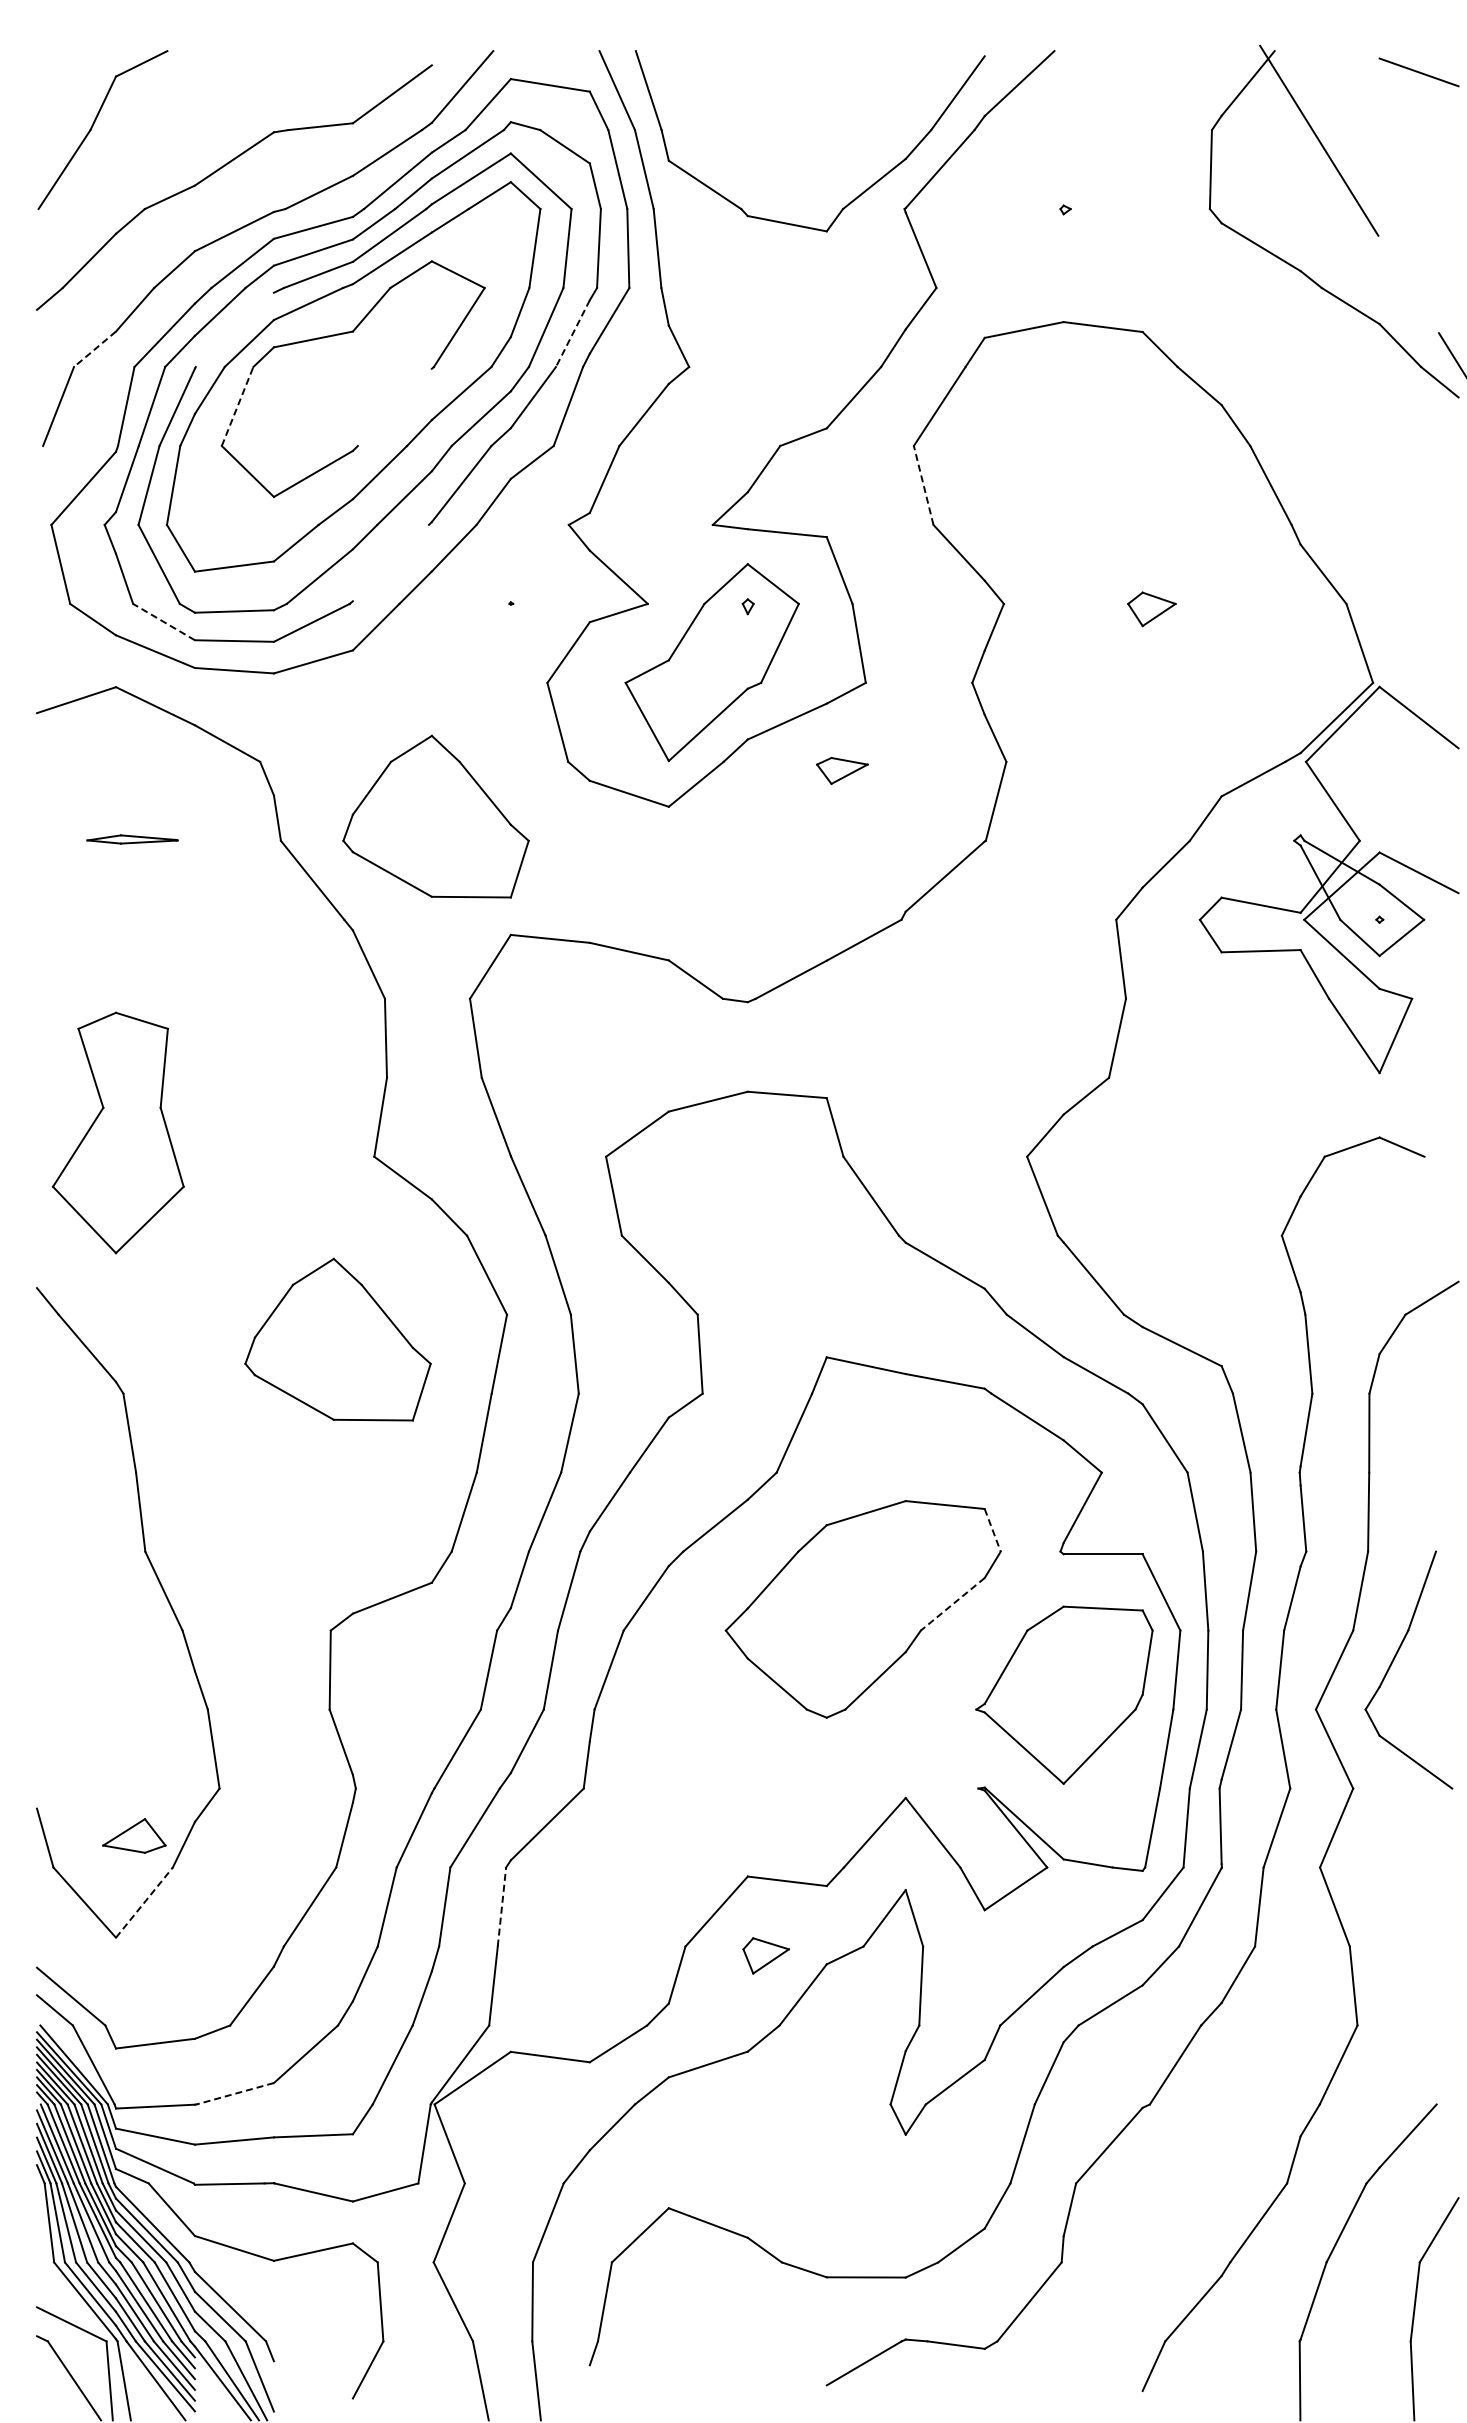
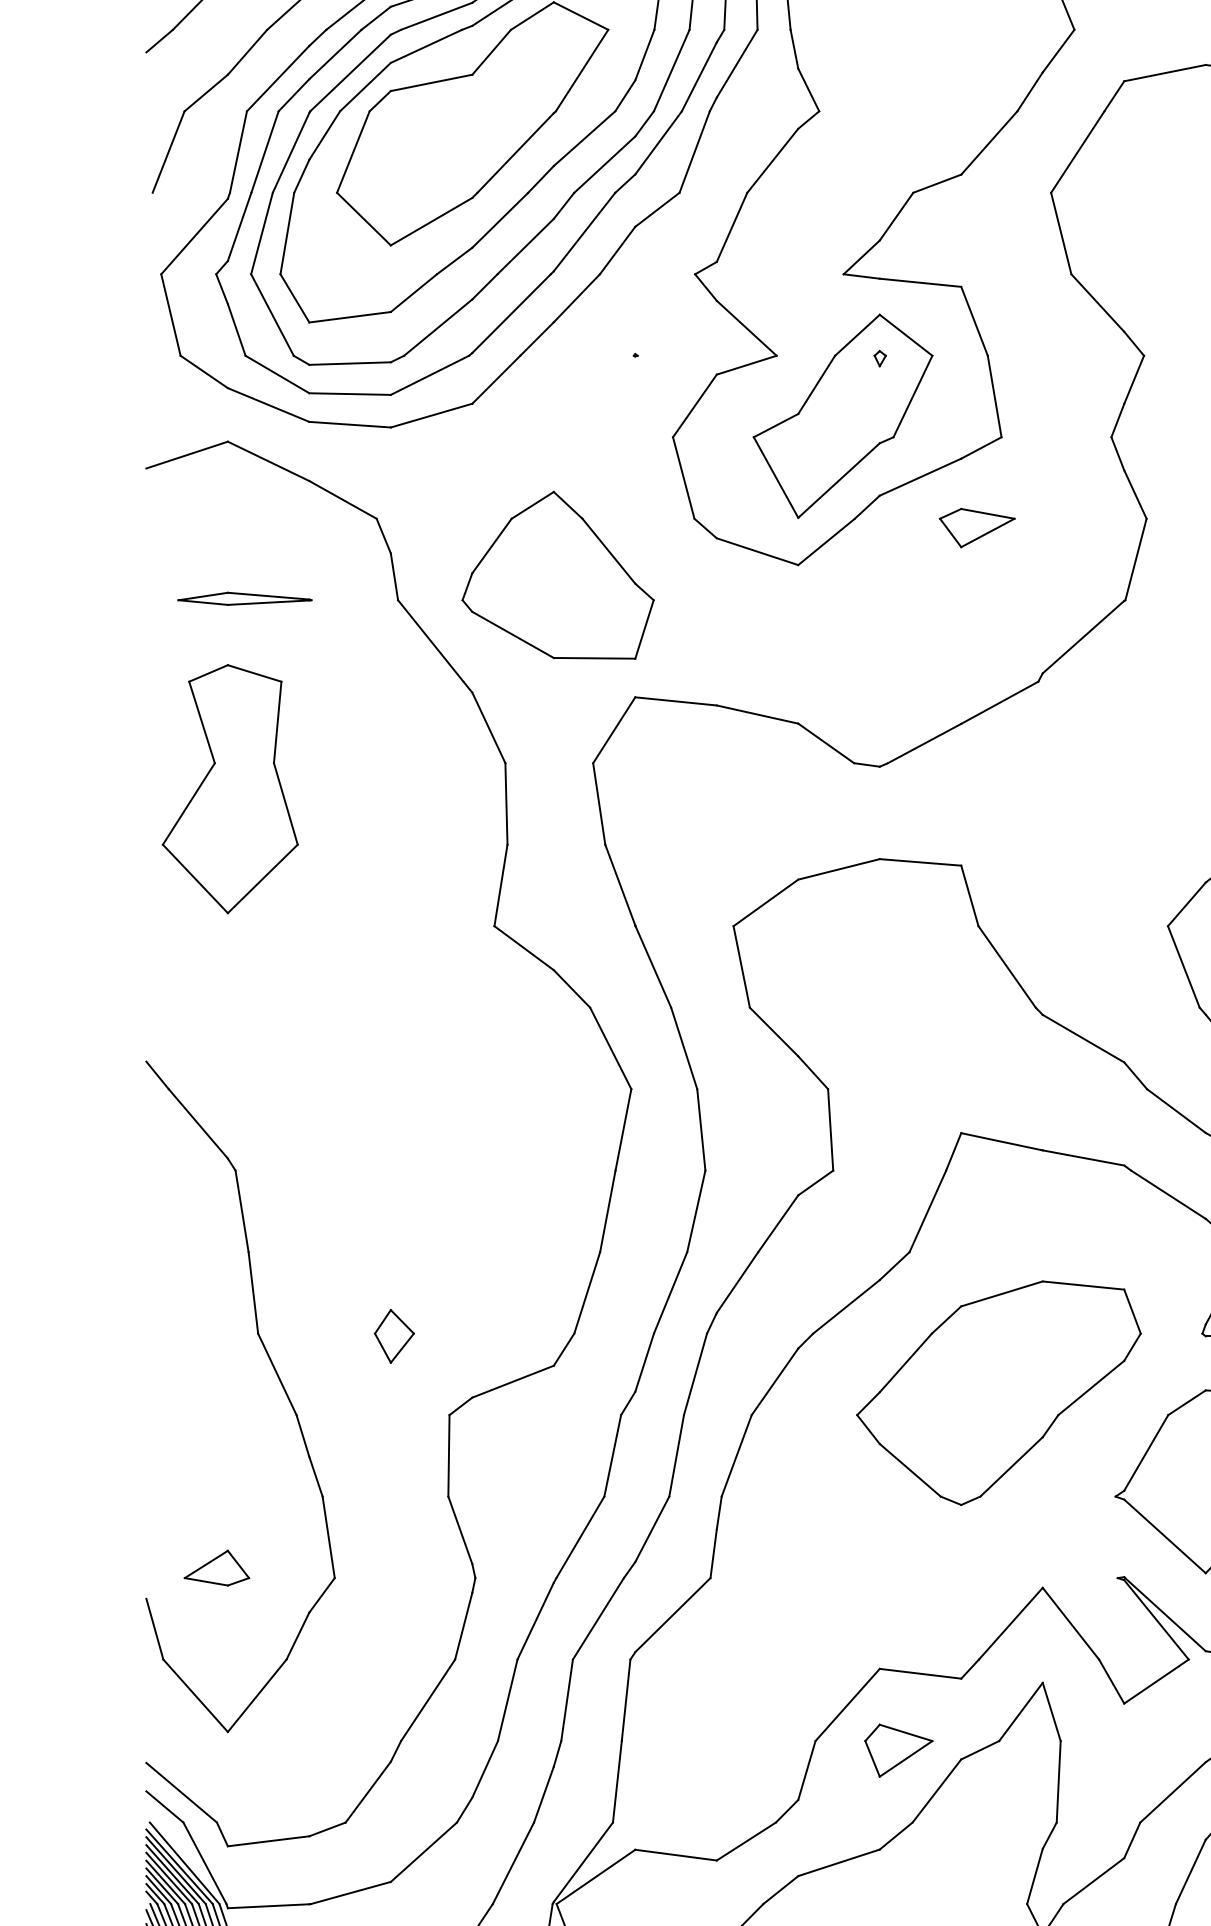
line: (234, 329) -> (350, 72), added
line: (572, 334) -> (698, 77), dashed -> solid
line: (94, 349) -> (205, 93), dashed -> solid
line: (237, 406) -> (353, 152), dashed -> solid
line: (394, 406) -> (515, 152), added
line: (923, 485) -> (1061, 233), dashed -> solid
line: (390, 562) -> (511, 313), added
line: (164, 622) -> (277, 374), dashed -> solid
part: (842, 770) -> (977, 527), size x1.43
part: (132, 839) -> (244, 598), size x1.43
part: (117, 1132) -> (229, 788), moved
part: (337, 1339) -> (456, 1114), removed
line: (992, 1530) -> (1132, 1311), dashed -> solid
part: (277, 1553) -> (394, 1335), added
line: (952, 1604) -> (1090, 1388), dashed -> solid
part: (134, 1835) -> (217, 1567), moved
line: (144, 1902) -> (257, 1695), dashed -> solid
line: (501, 1907) -> (625, 1700), dashed -> solid
part: (765, 1955) -> (898, 1750), size x1.43
line: (234, 2093) -> (350, 1892), dashed -> solid

